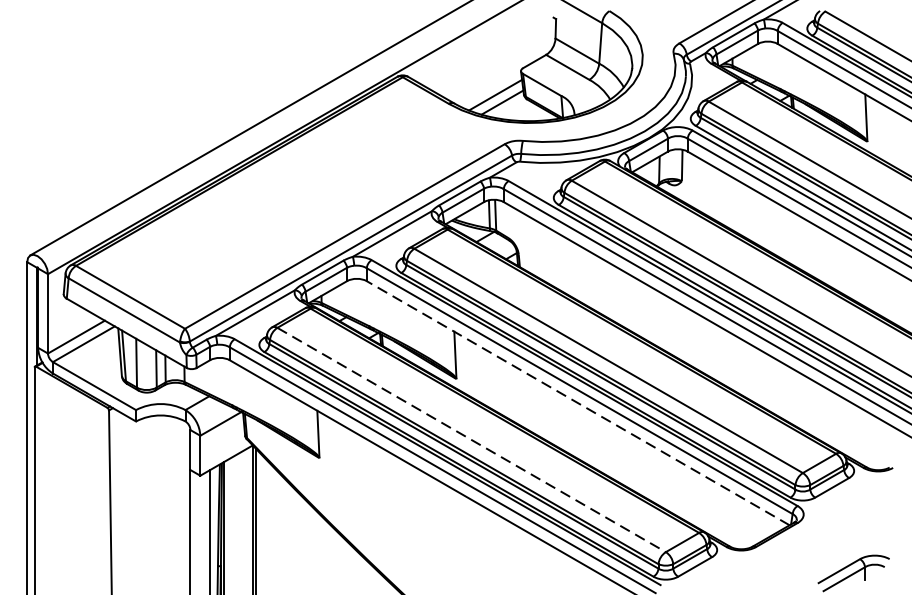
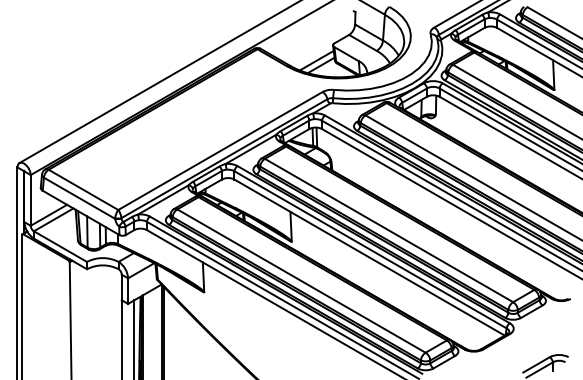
line: (578, 403) -> (369, 257), dashed -> solid
line: (471, 440) -> (301, 281), dashed -> solid

